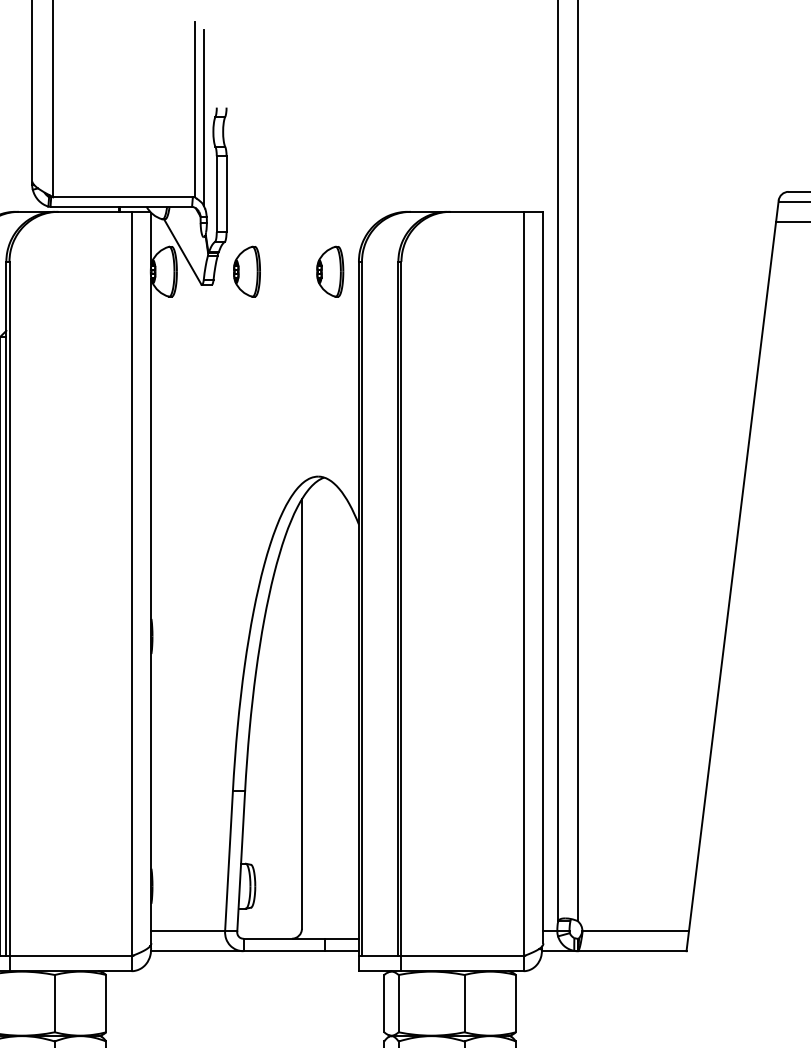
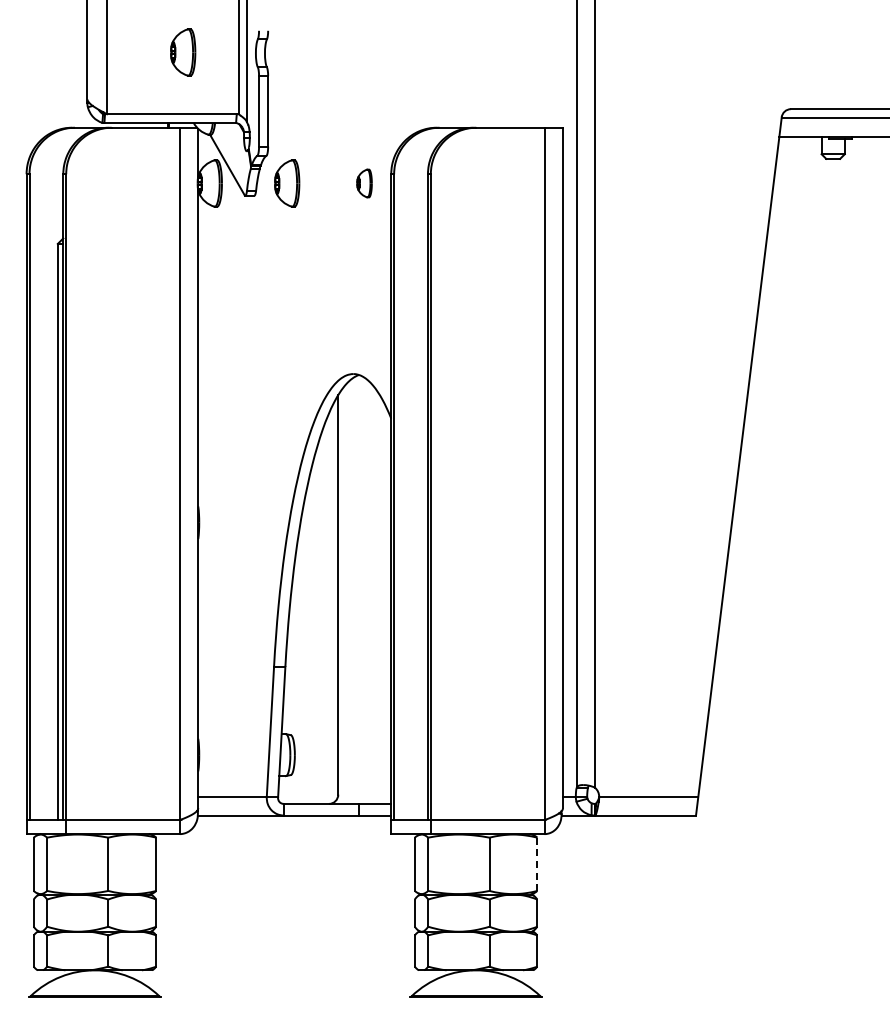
part: (135, 130) -> (183, 52), added
part: (330, 271) -> (364, 183), size x0.6
line: (516, 1003) -> (537, 864), solid -> dashed

